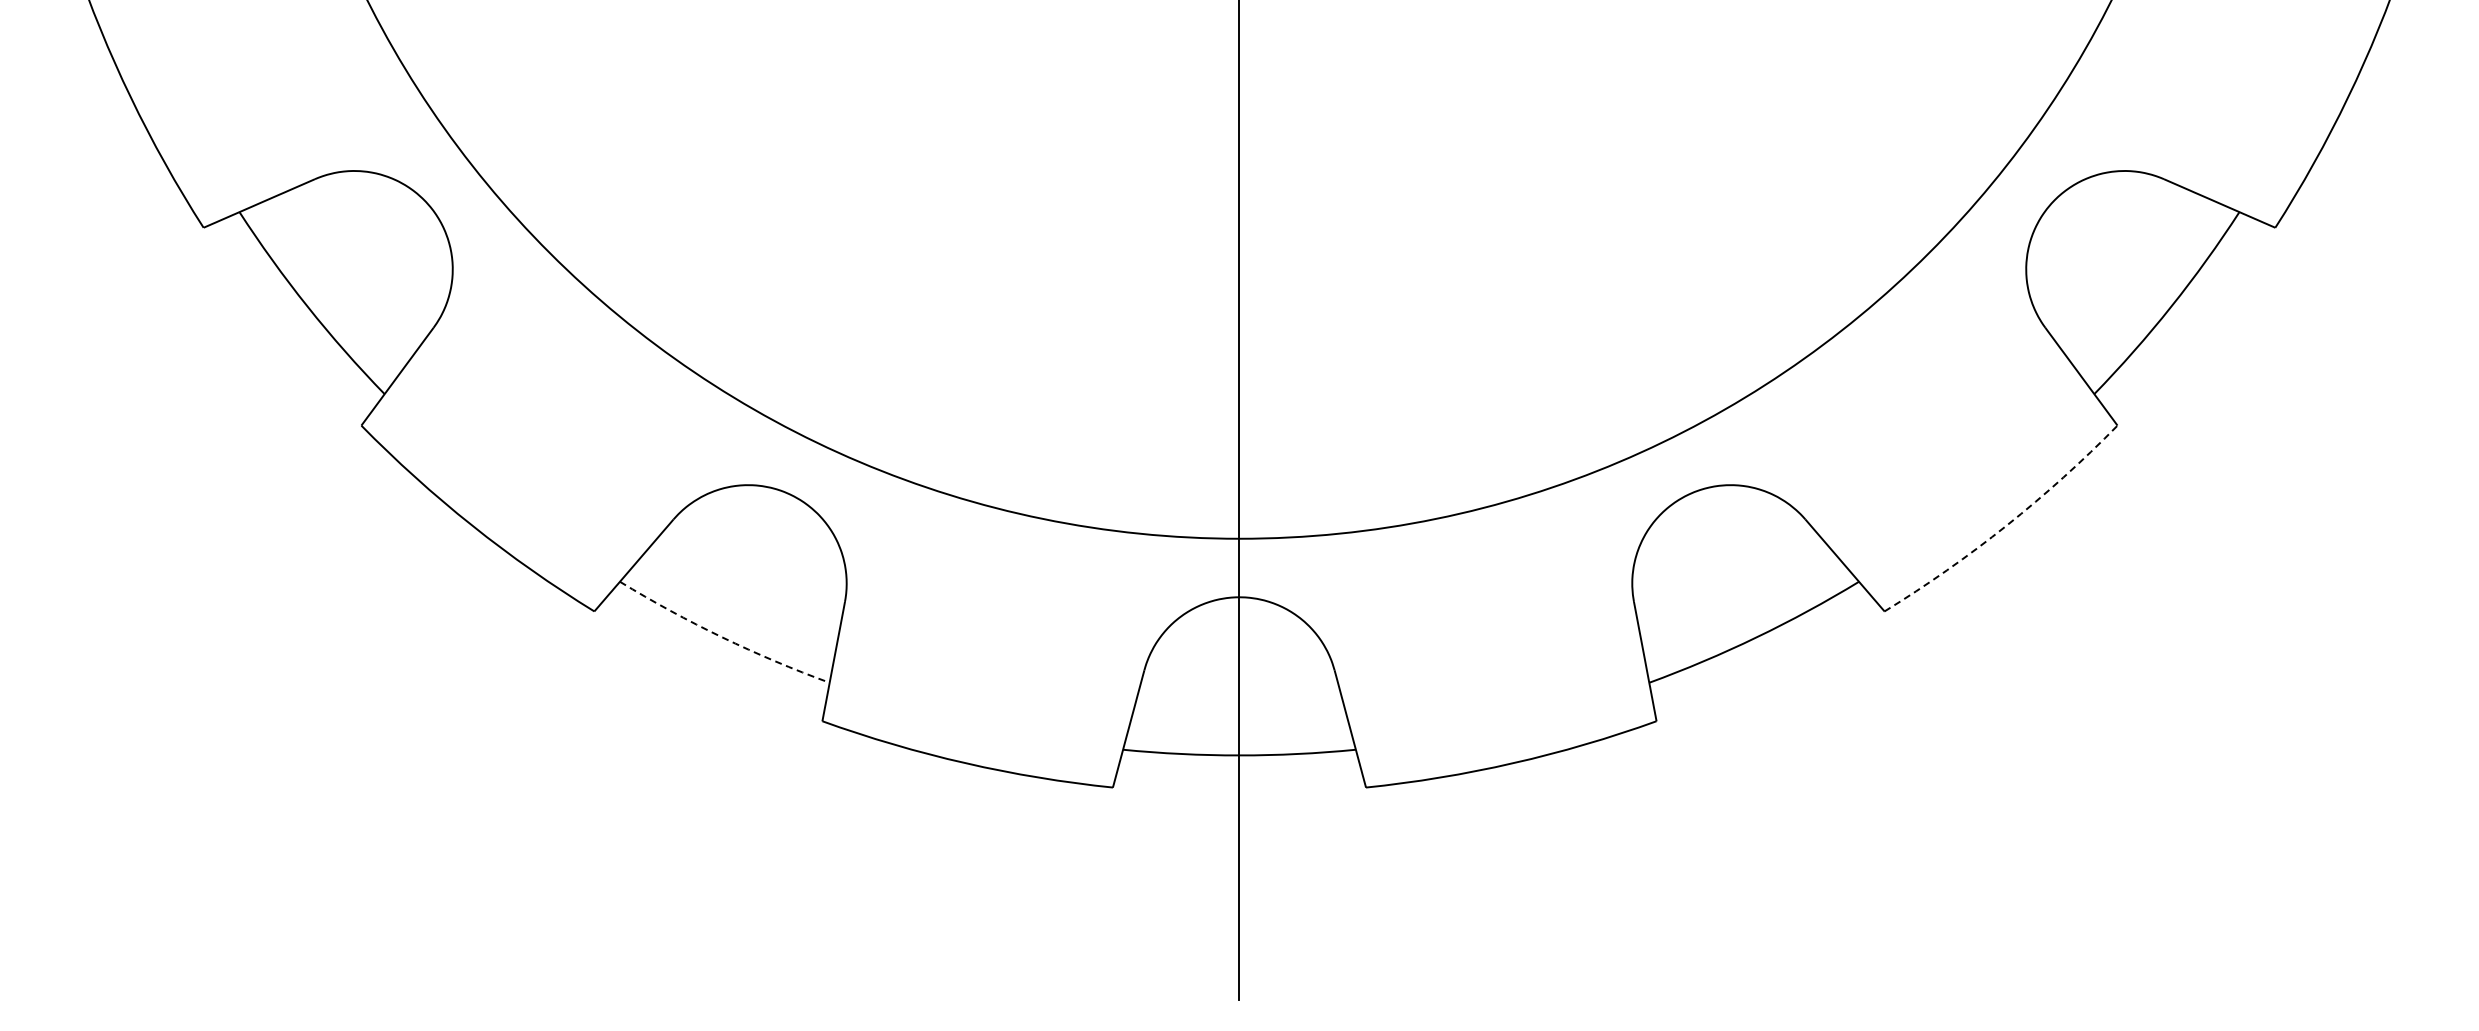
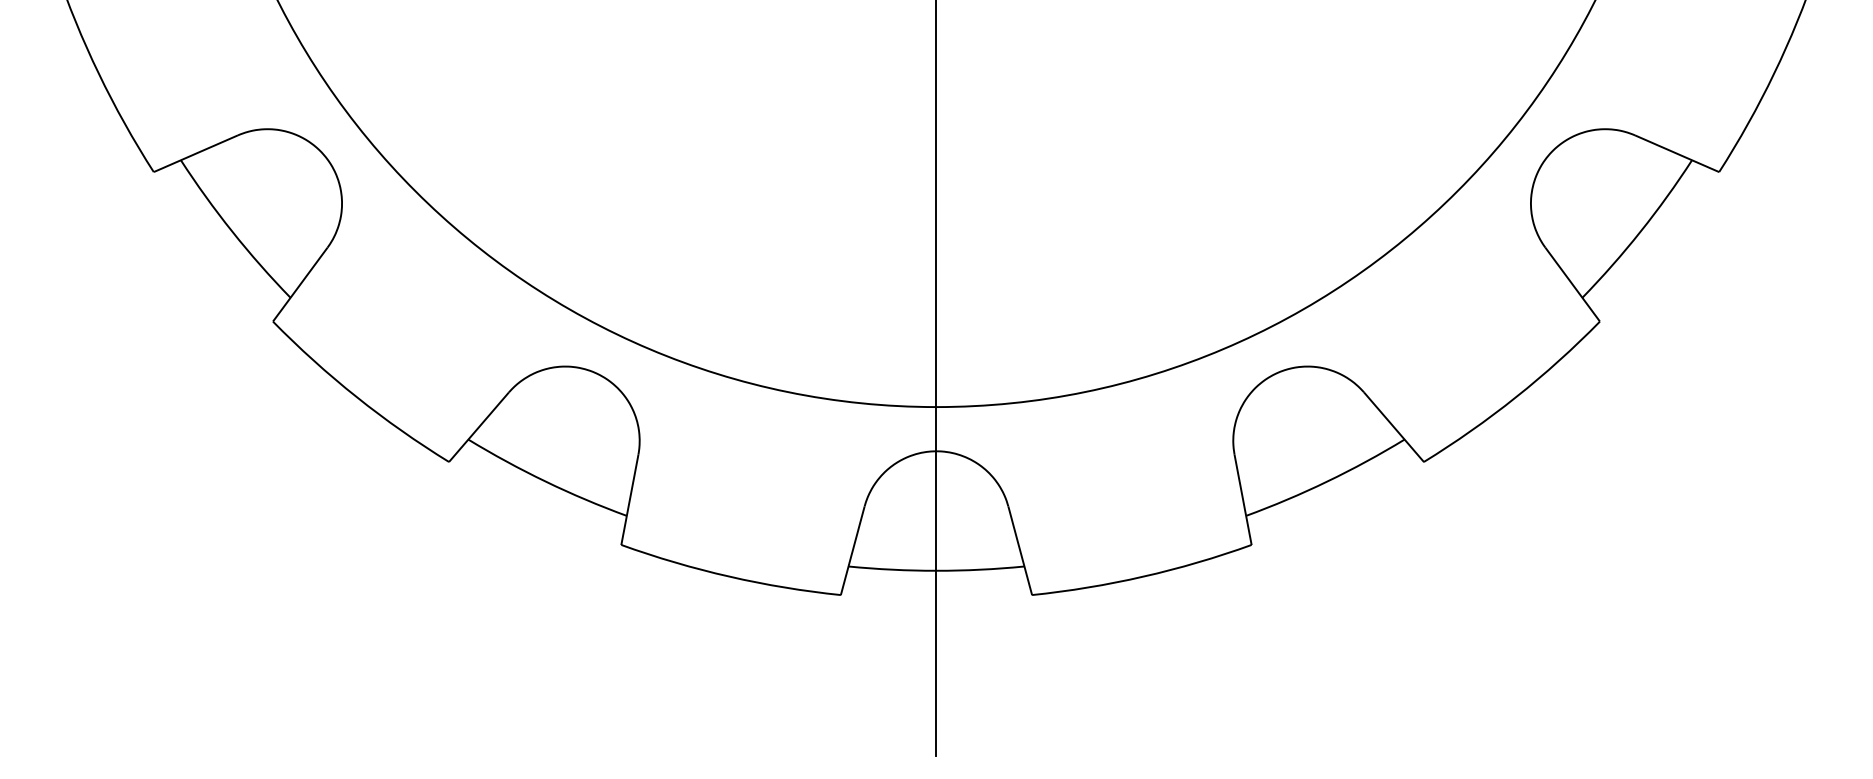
arc: (2006, 525) -> (1516, 397), dashed -> solid
arc: (722, 637) -> (545, 481), dashed -> solid

